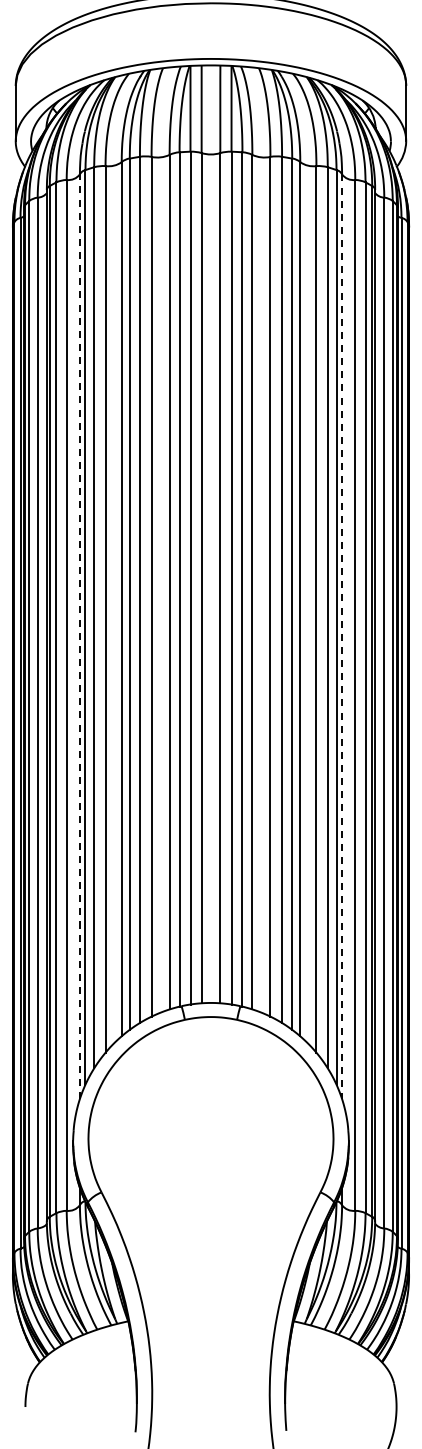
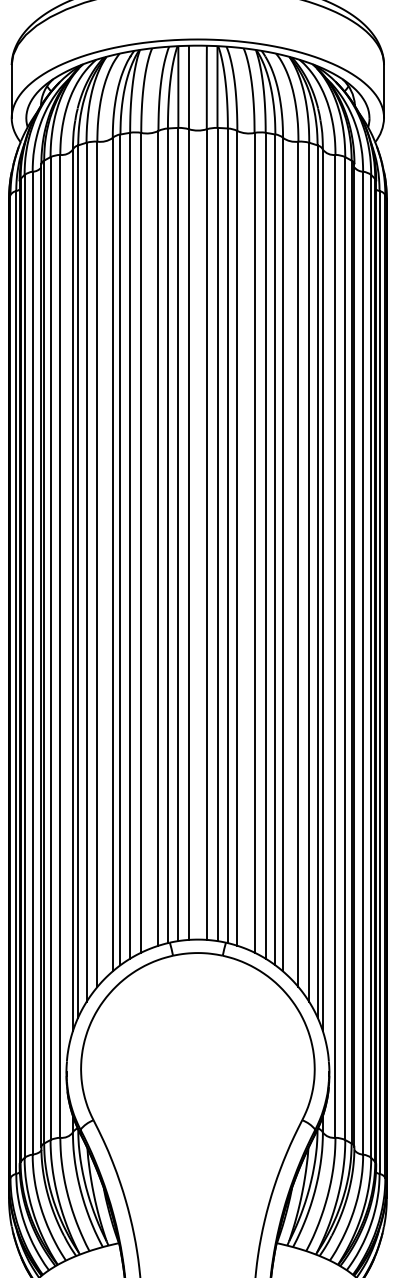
line: (79, 636) -> (72, 590), dashed -> solid
line: (342, 637) -> (323, 591), dashed -> solid

